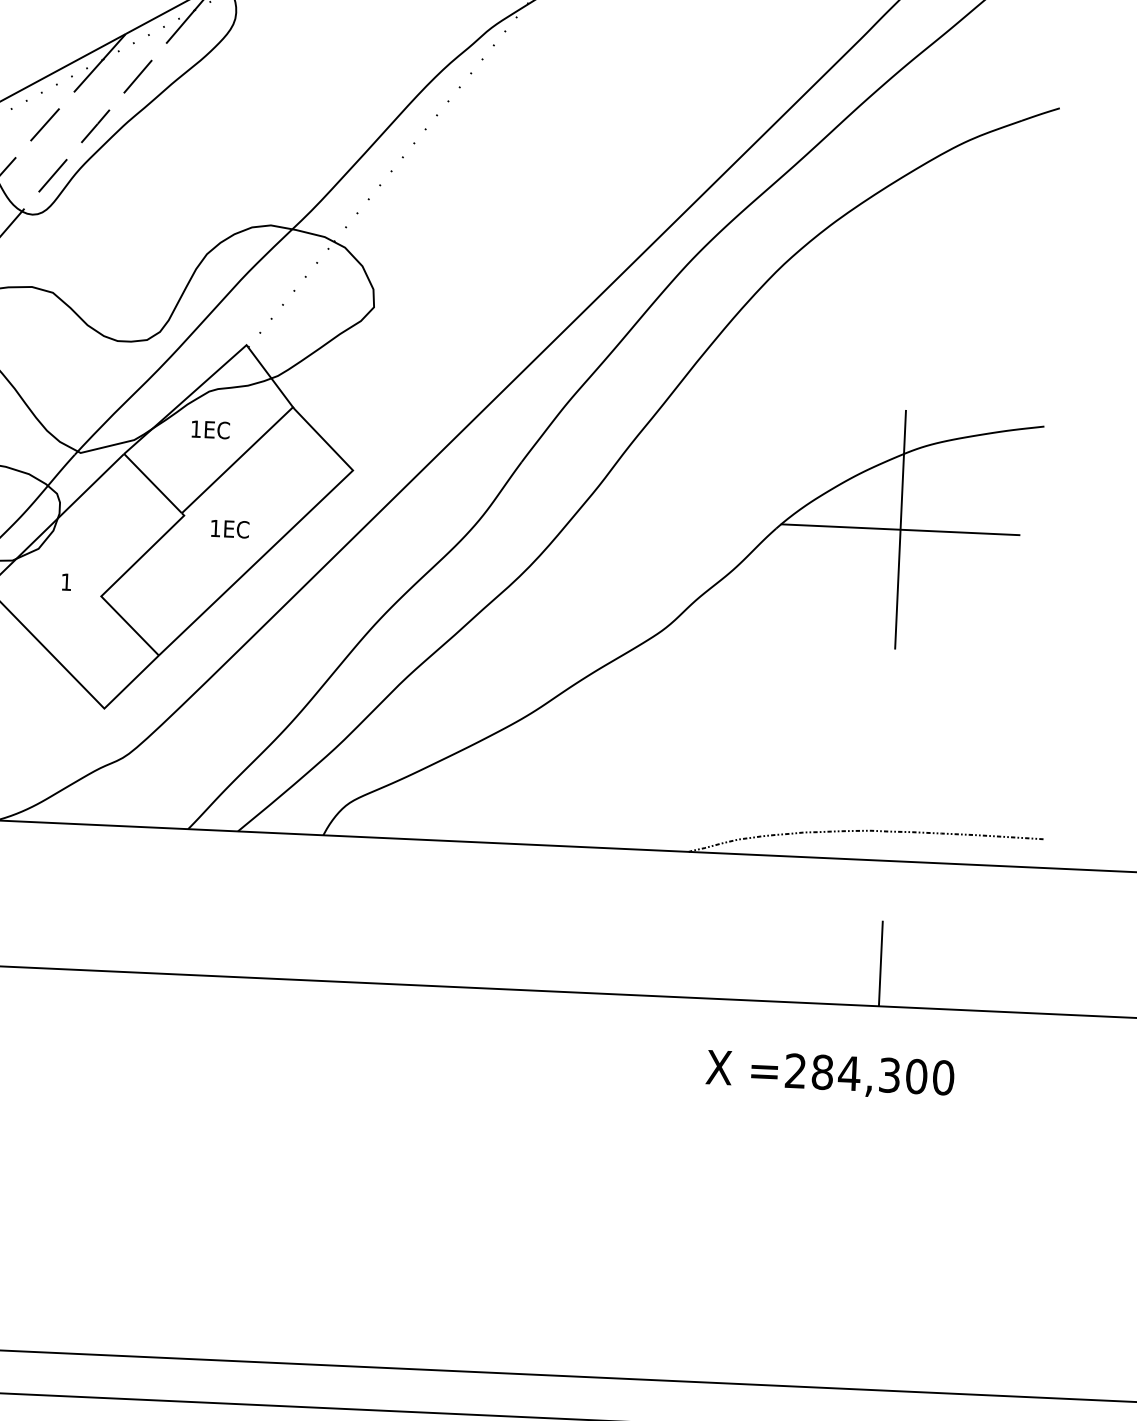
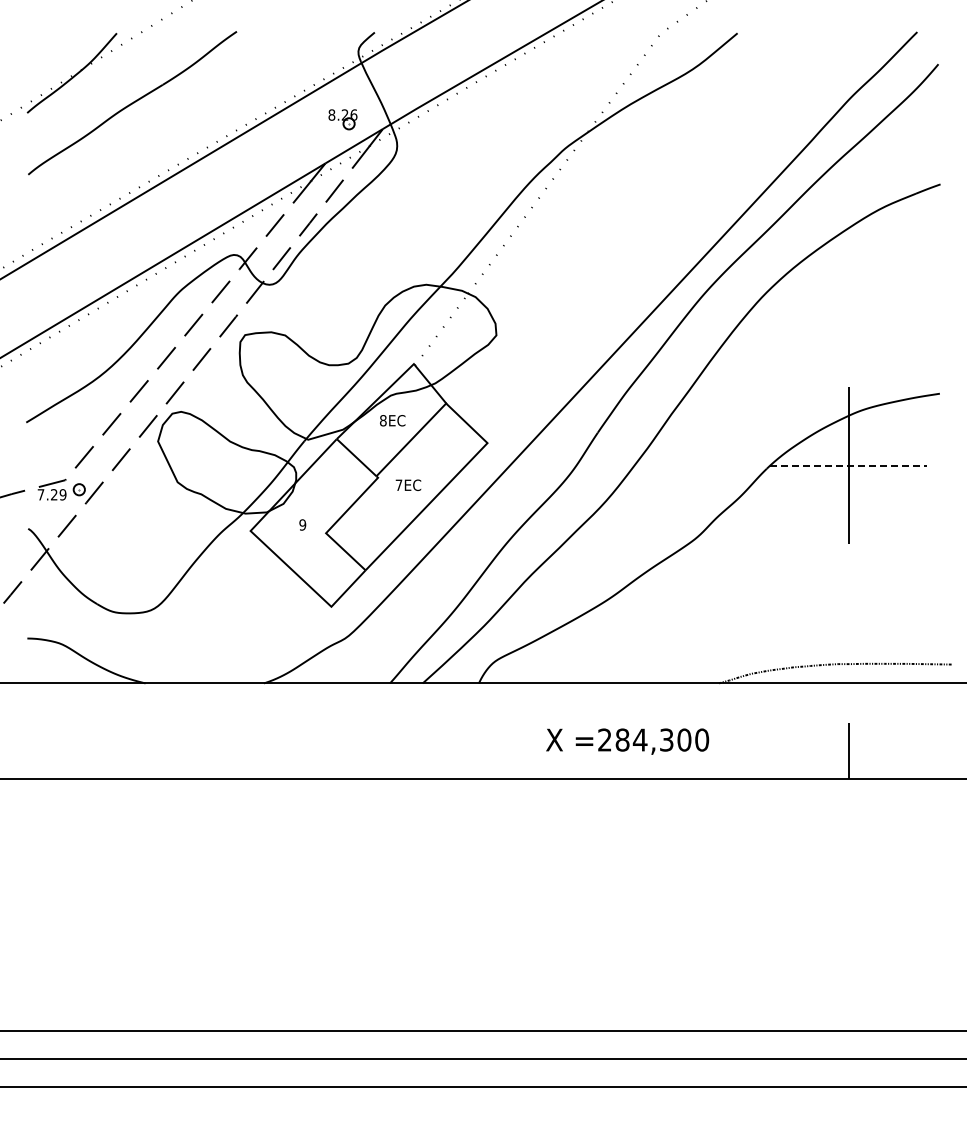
text: (196, 428) -> (383, 420), 1EC -> 8EC
text: (214, 527) -> (398, 484), 1EC -> 7EC
line: (900, 529) -> (848, 465), solid -> dashed
text: (66, 581) -> (302, 524), 1 -> 9
text: (829, 1074) -> (627, 741), moved

